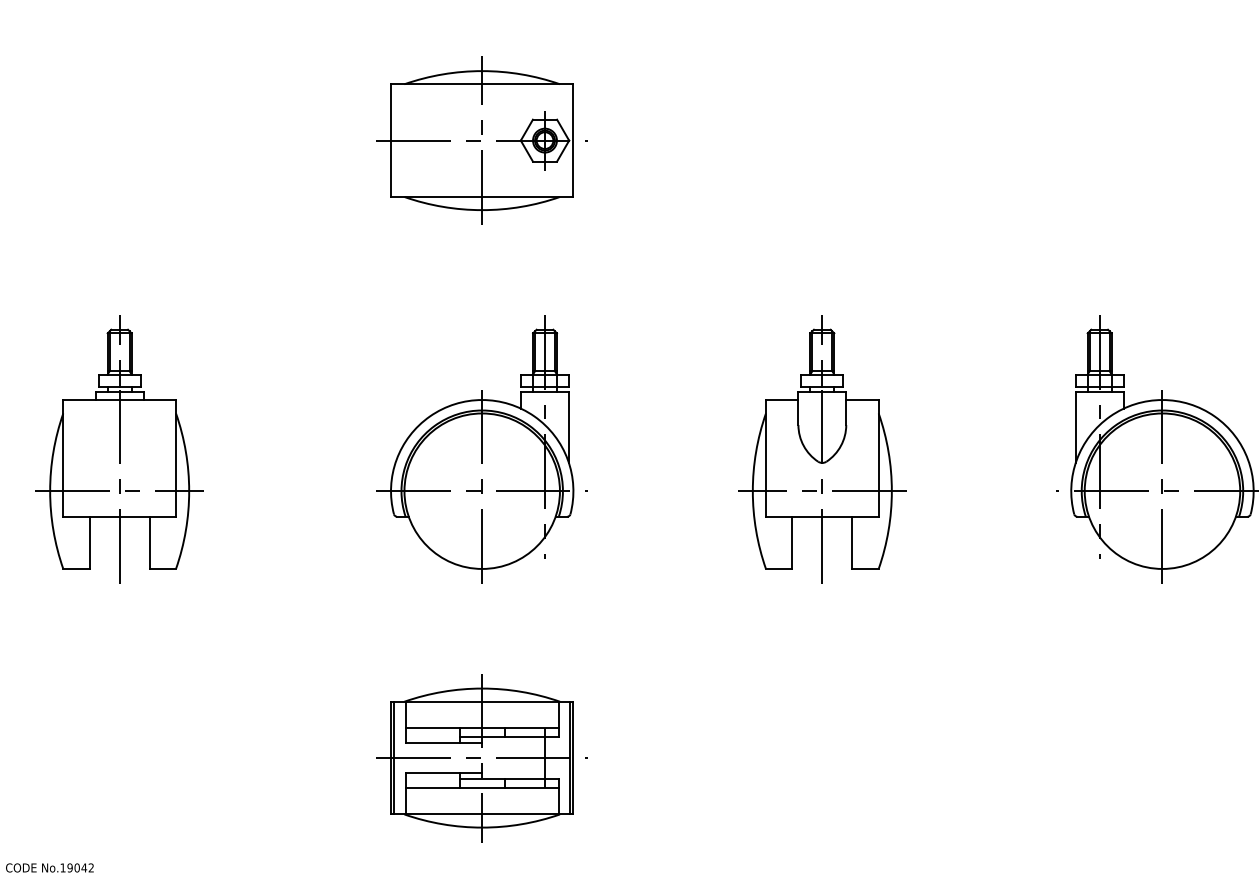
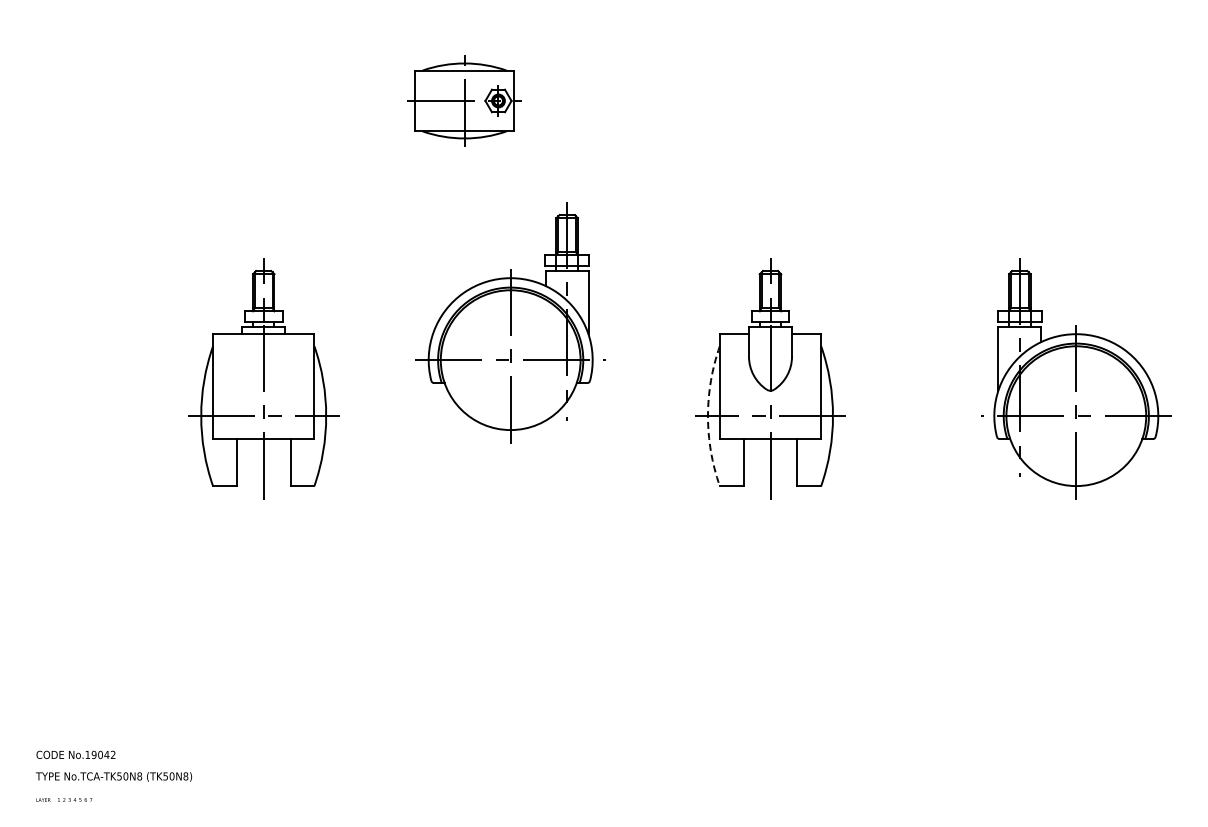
part: (482, 140) -> (464, 100), size x0.6
part: (119, 449) -> (263, 378), moved
part: (482, 449) -> (510, 322), moved
arc: (753, 491) -> (708, 416), solid -> dashed
part: (482, 757) -> (464, 655), removed

